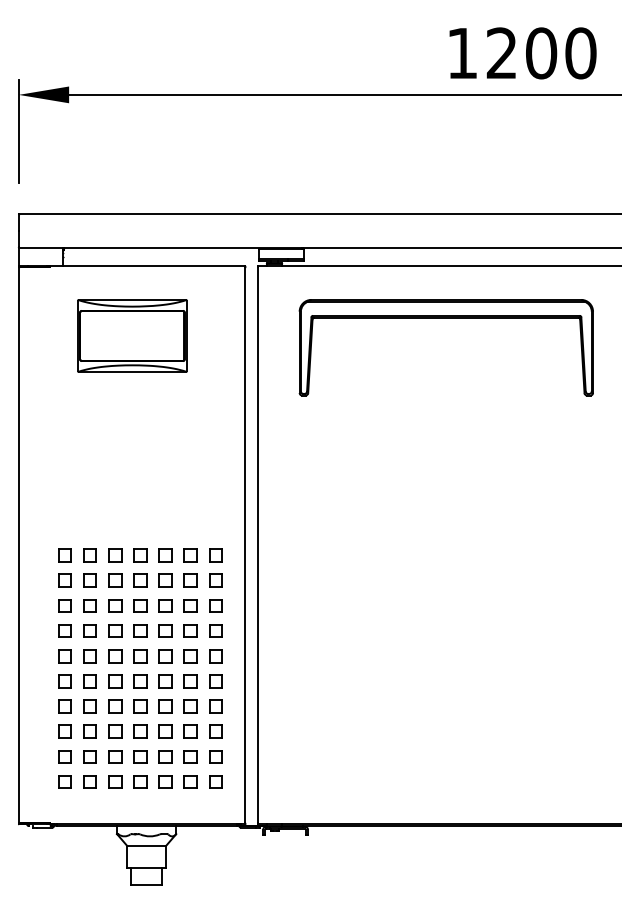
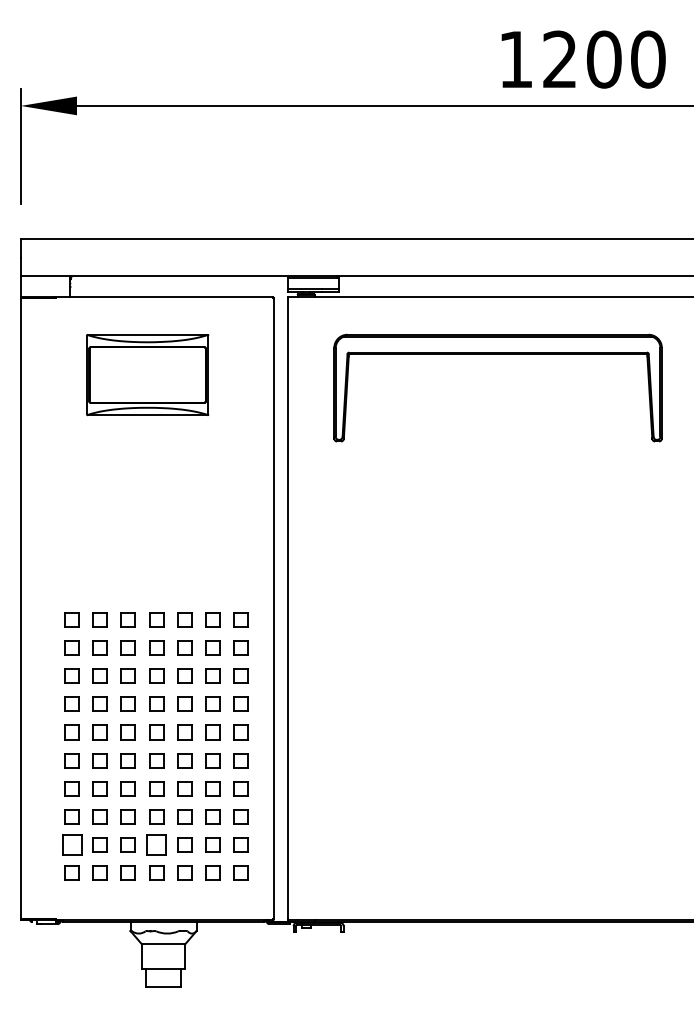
part: (64, 756) -> (71, 844), size x1.4
part: (140, 756) -> (156, 844), size x1.4

